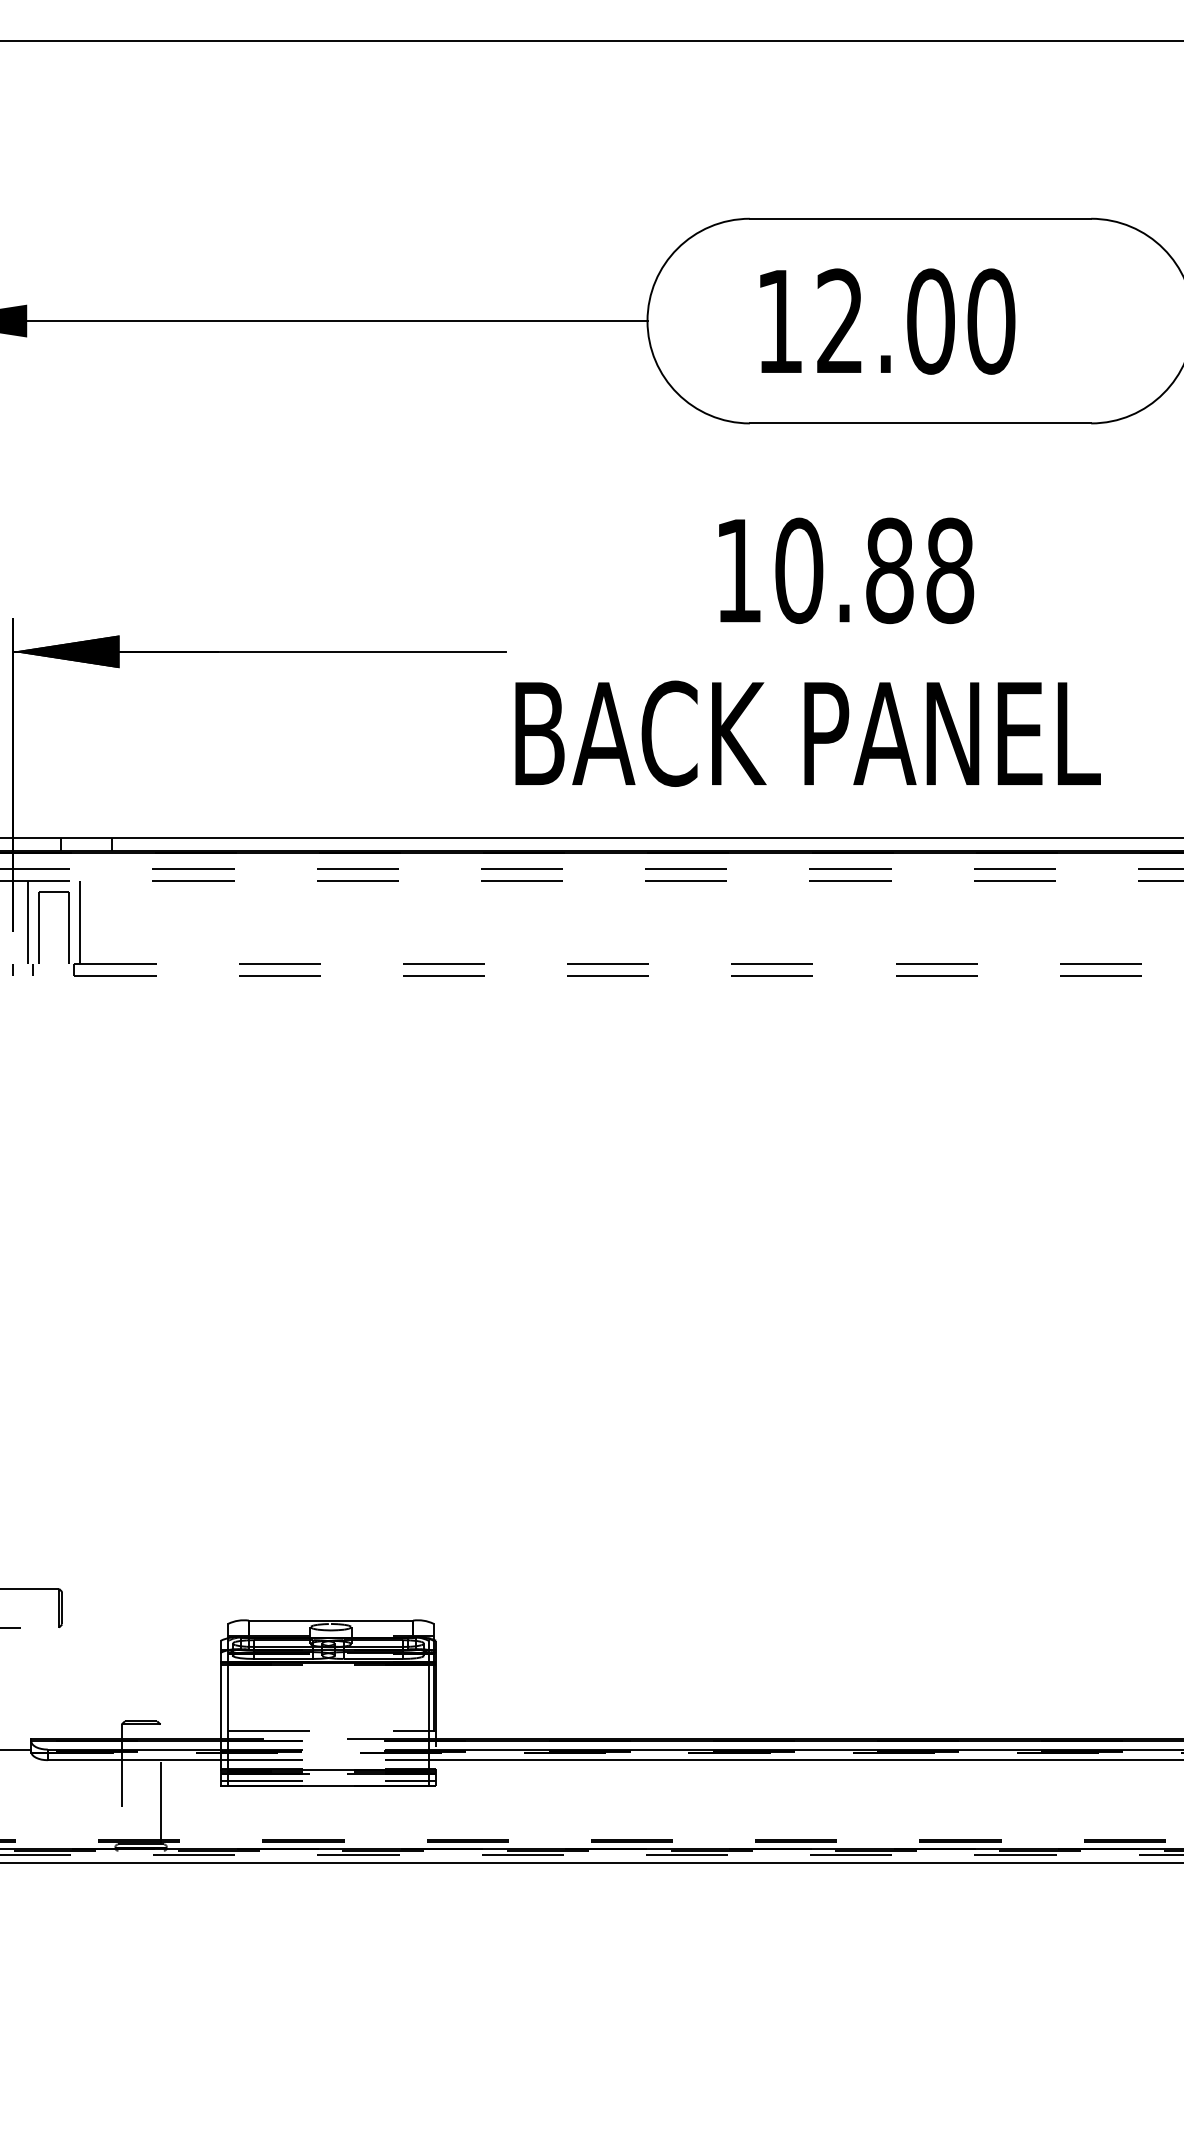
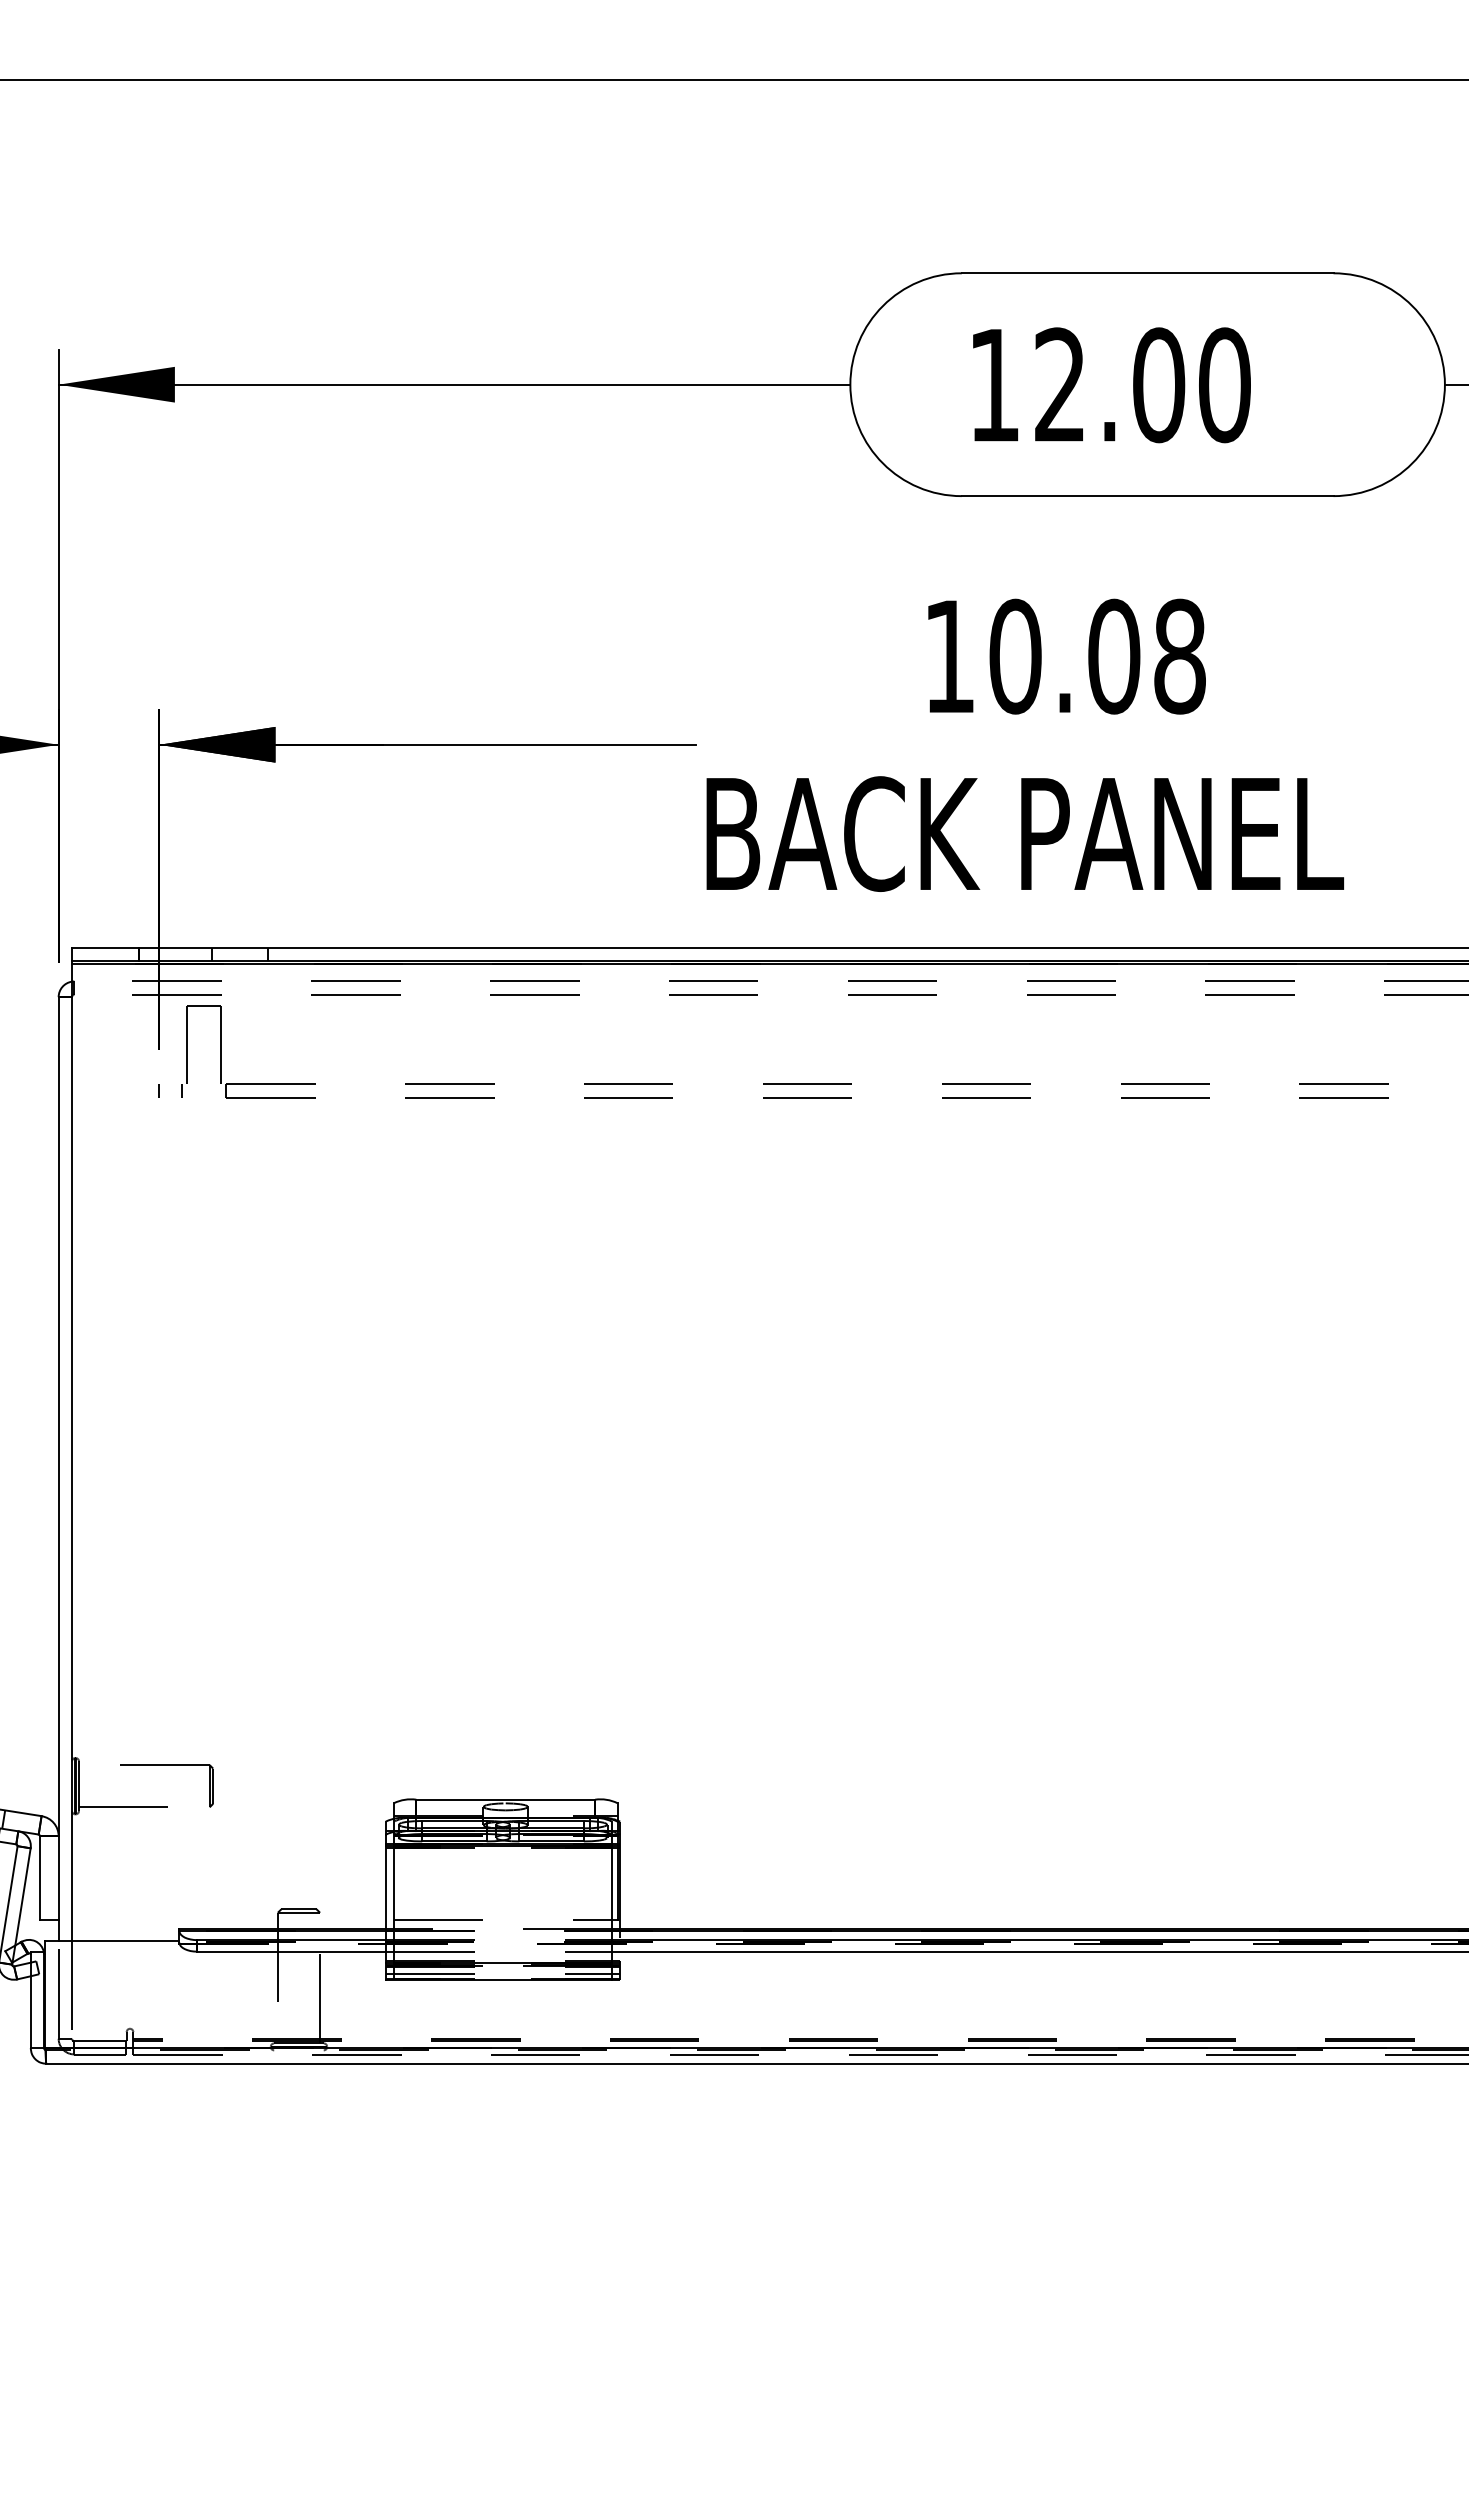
text: (890, 570) -> (1114, 656), 10.88 -> 10.08
line: (28, 922) -> (176, 1039), removed
line: (79, 922) -> (231, 1039), removed

